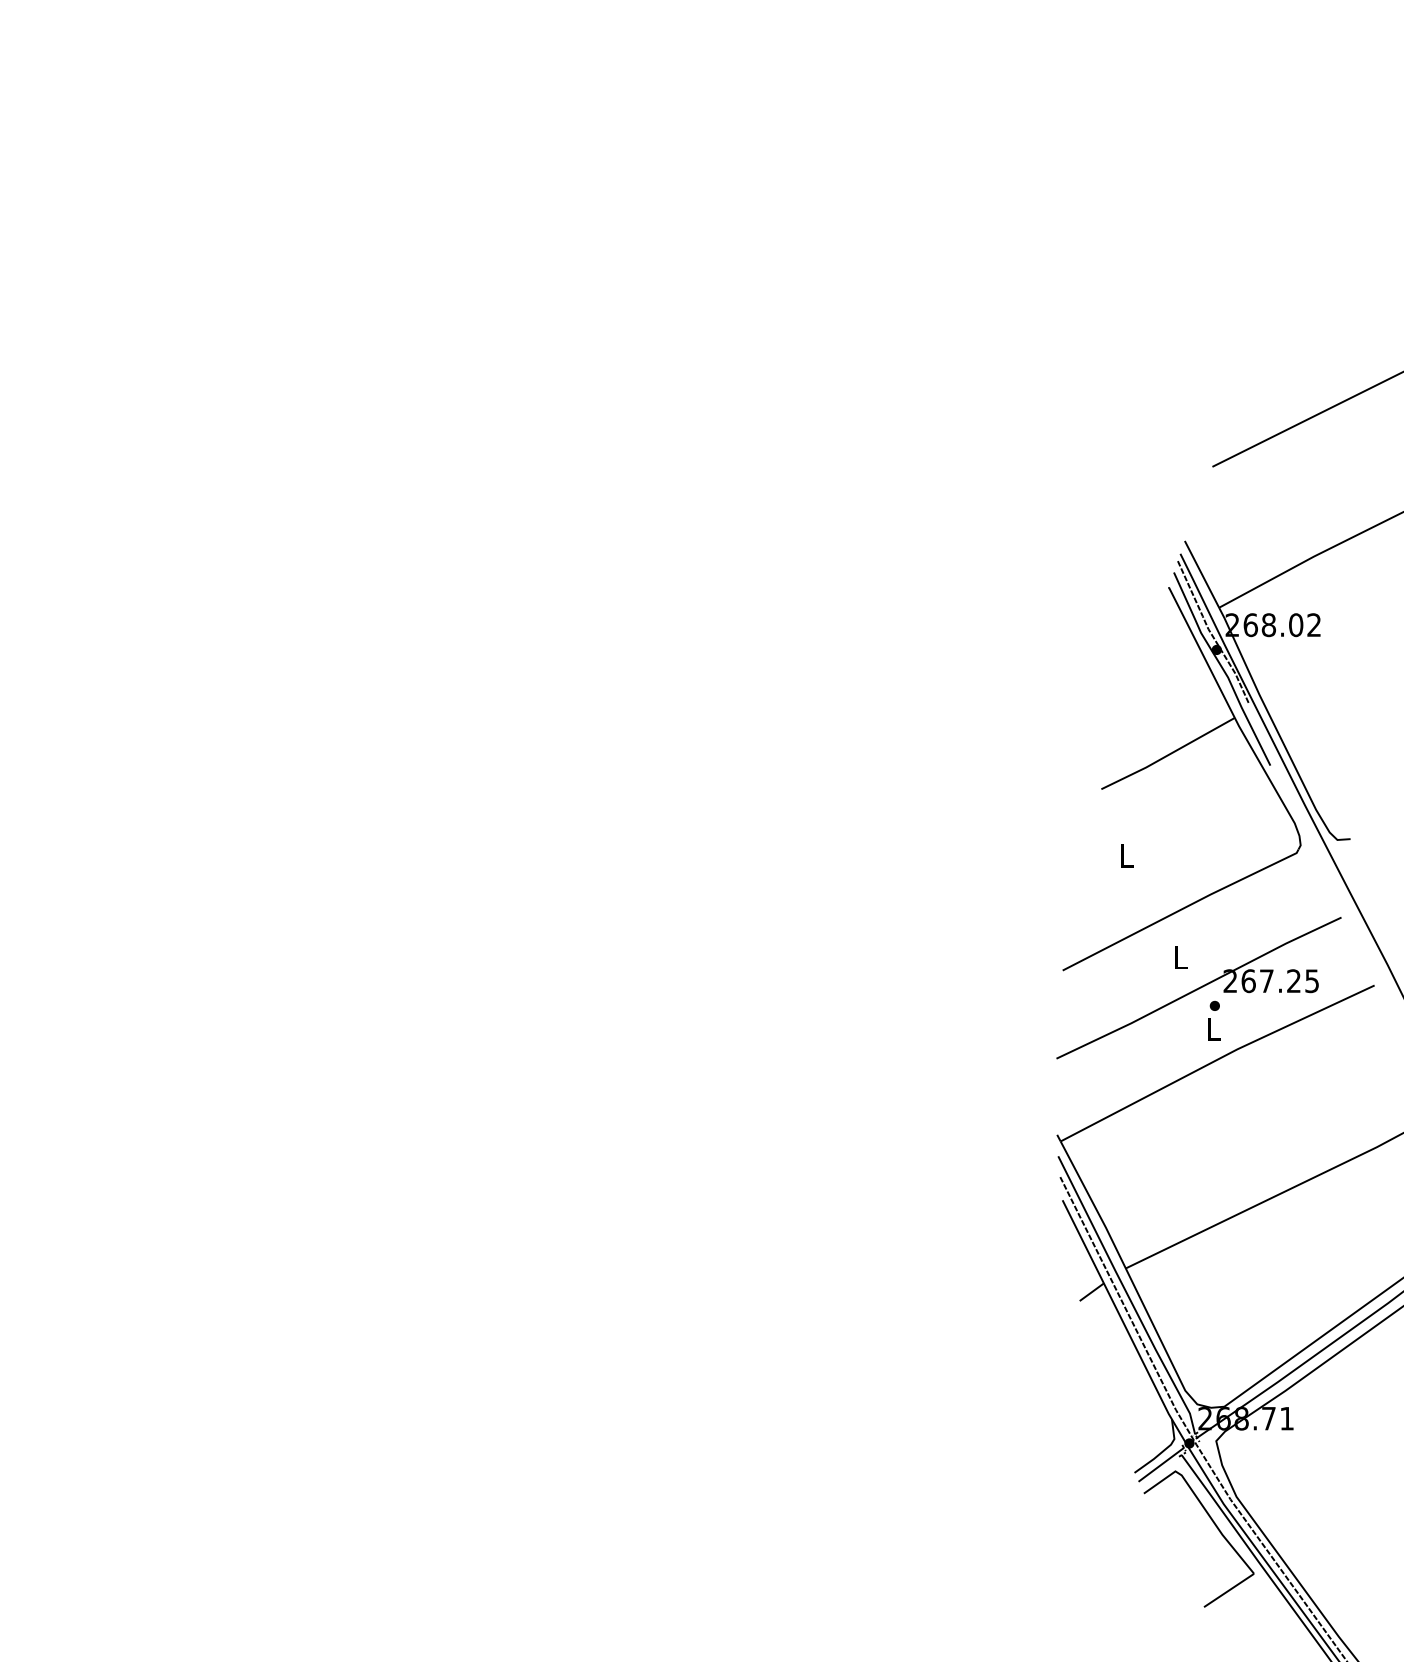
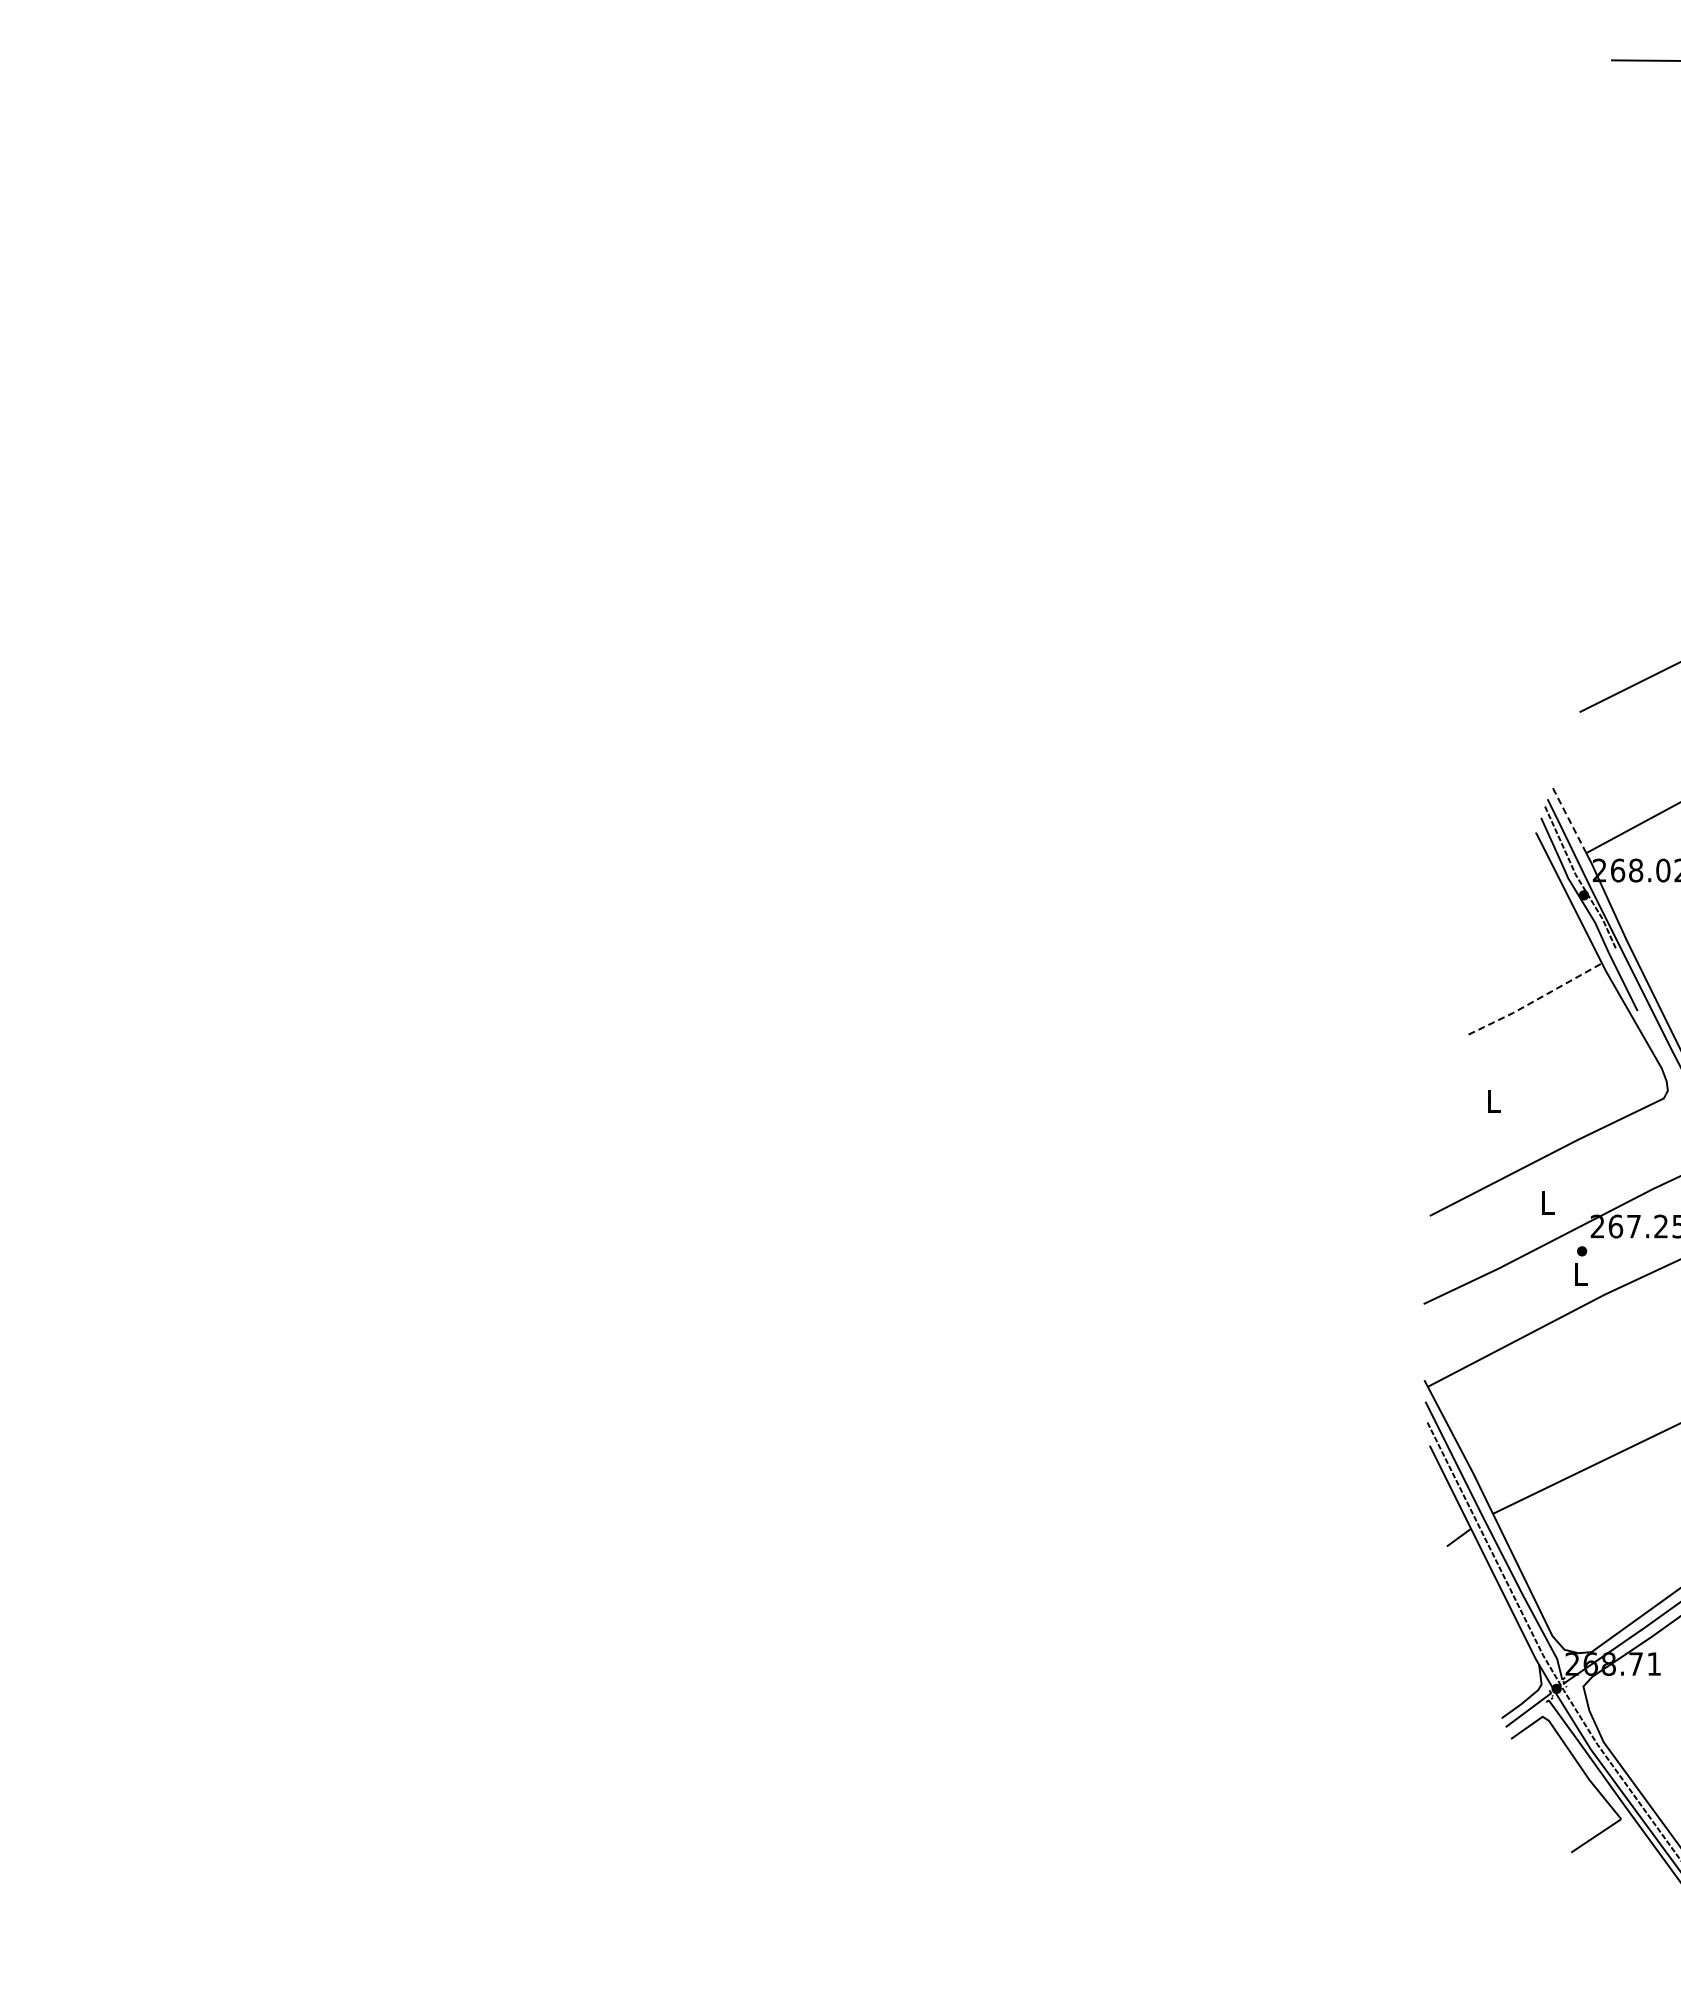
line: (1202, 574) -> (1569, 819), solid -> dashed
line: (1168, 755) -> (1535, 1000), solid -> dashed

